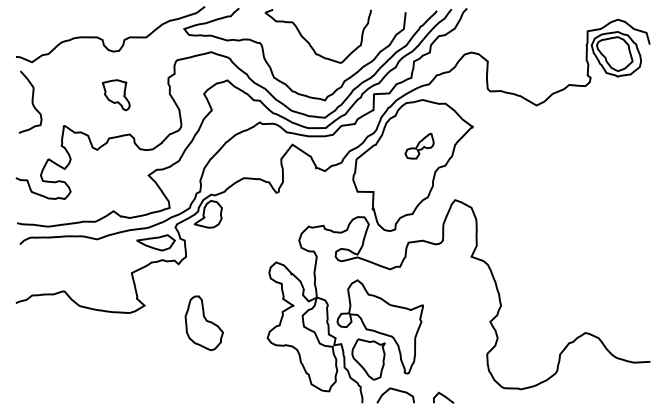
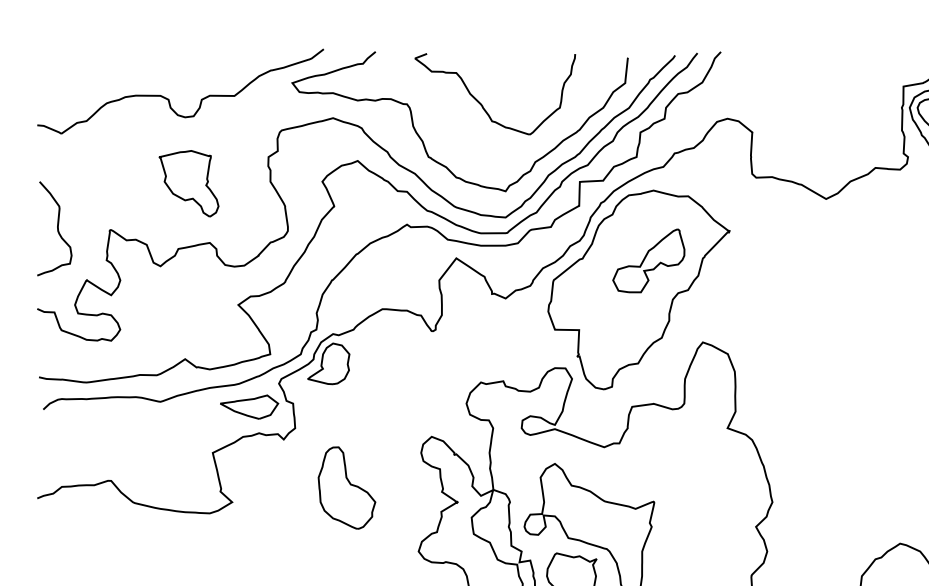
part: (116, 94) -> (189, 182), size x1.43
curve: (31, 101) -> (56, 227), moved
part: (419, 145) -> (648, 259), size x1.67
part: (203, 322) -> (345, 486), moved

